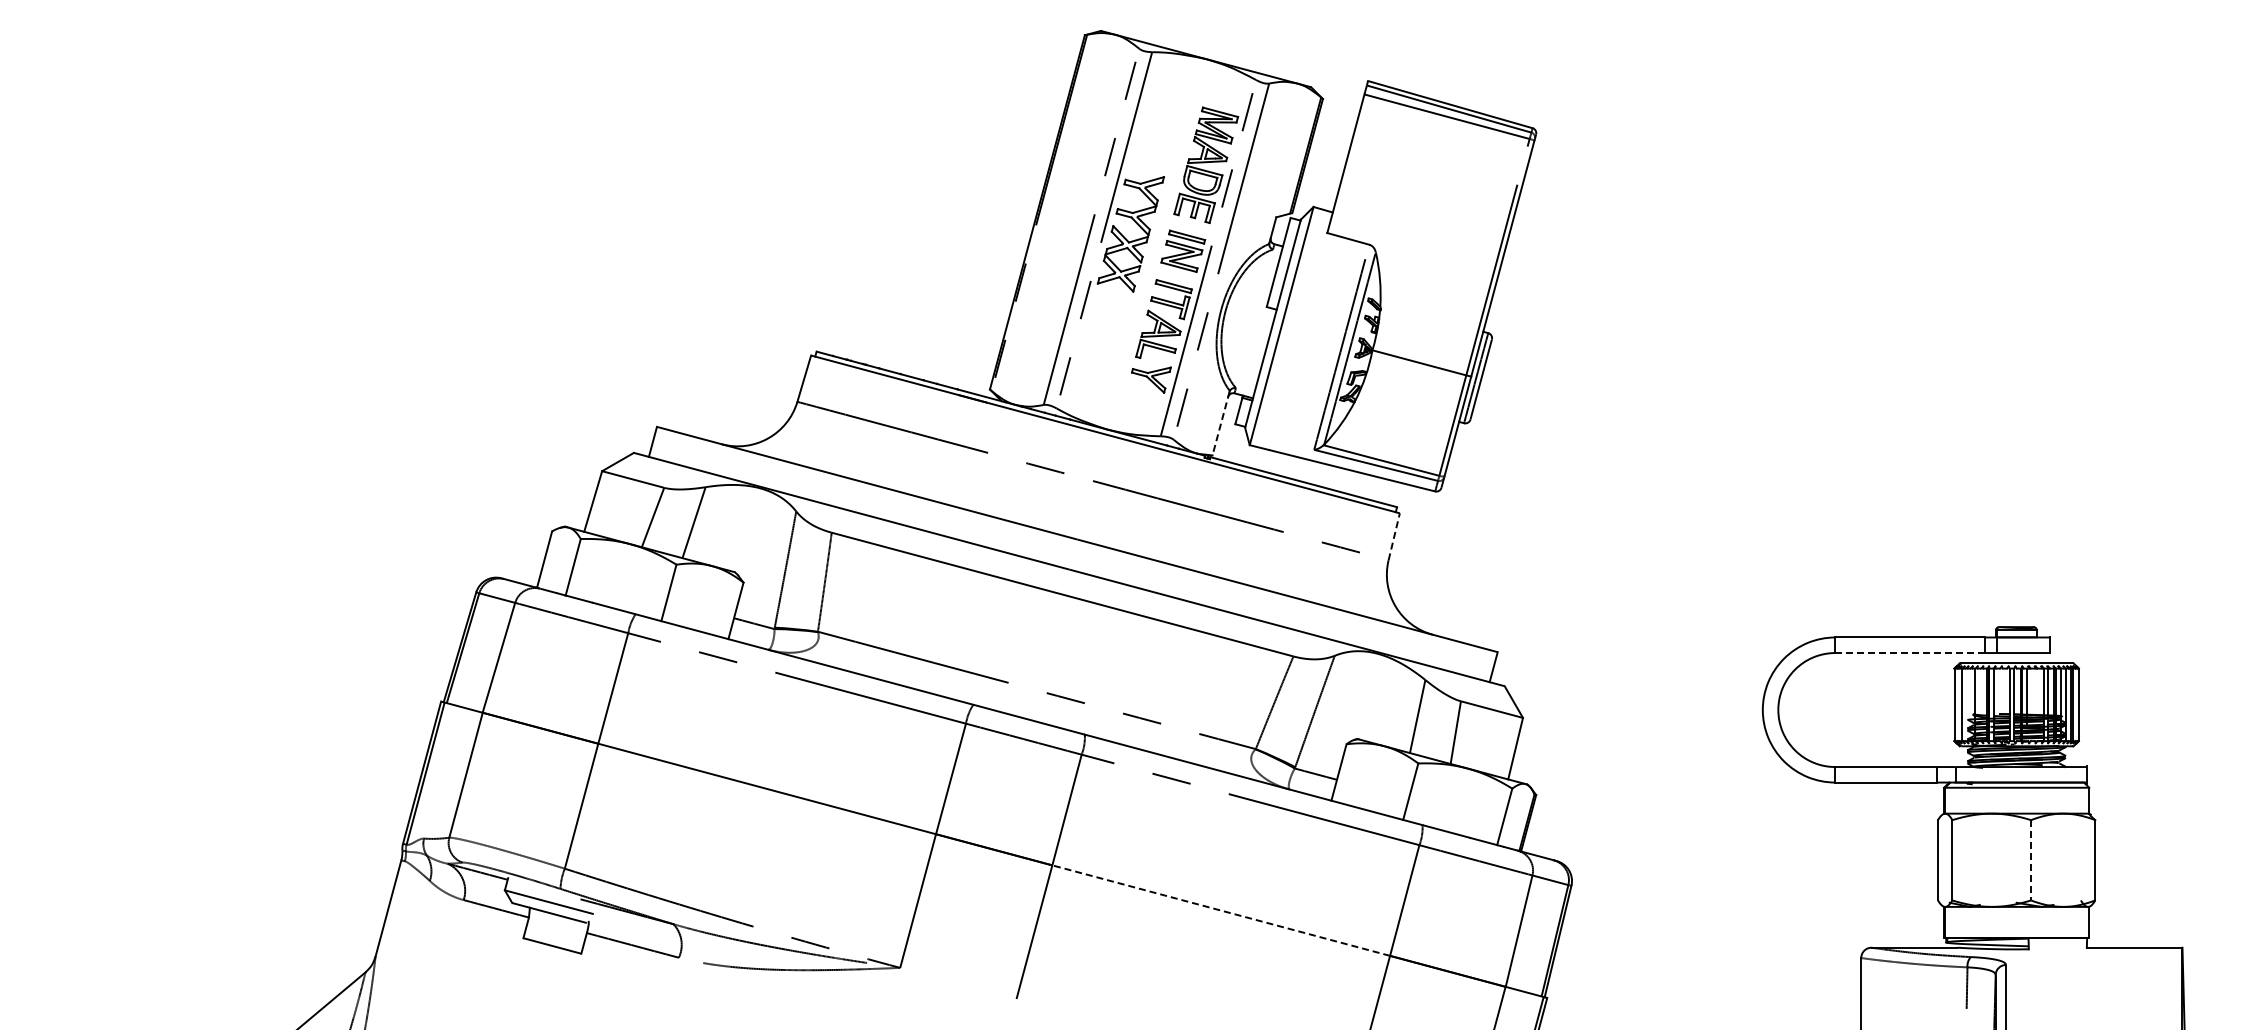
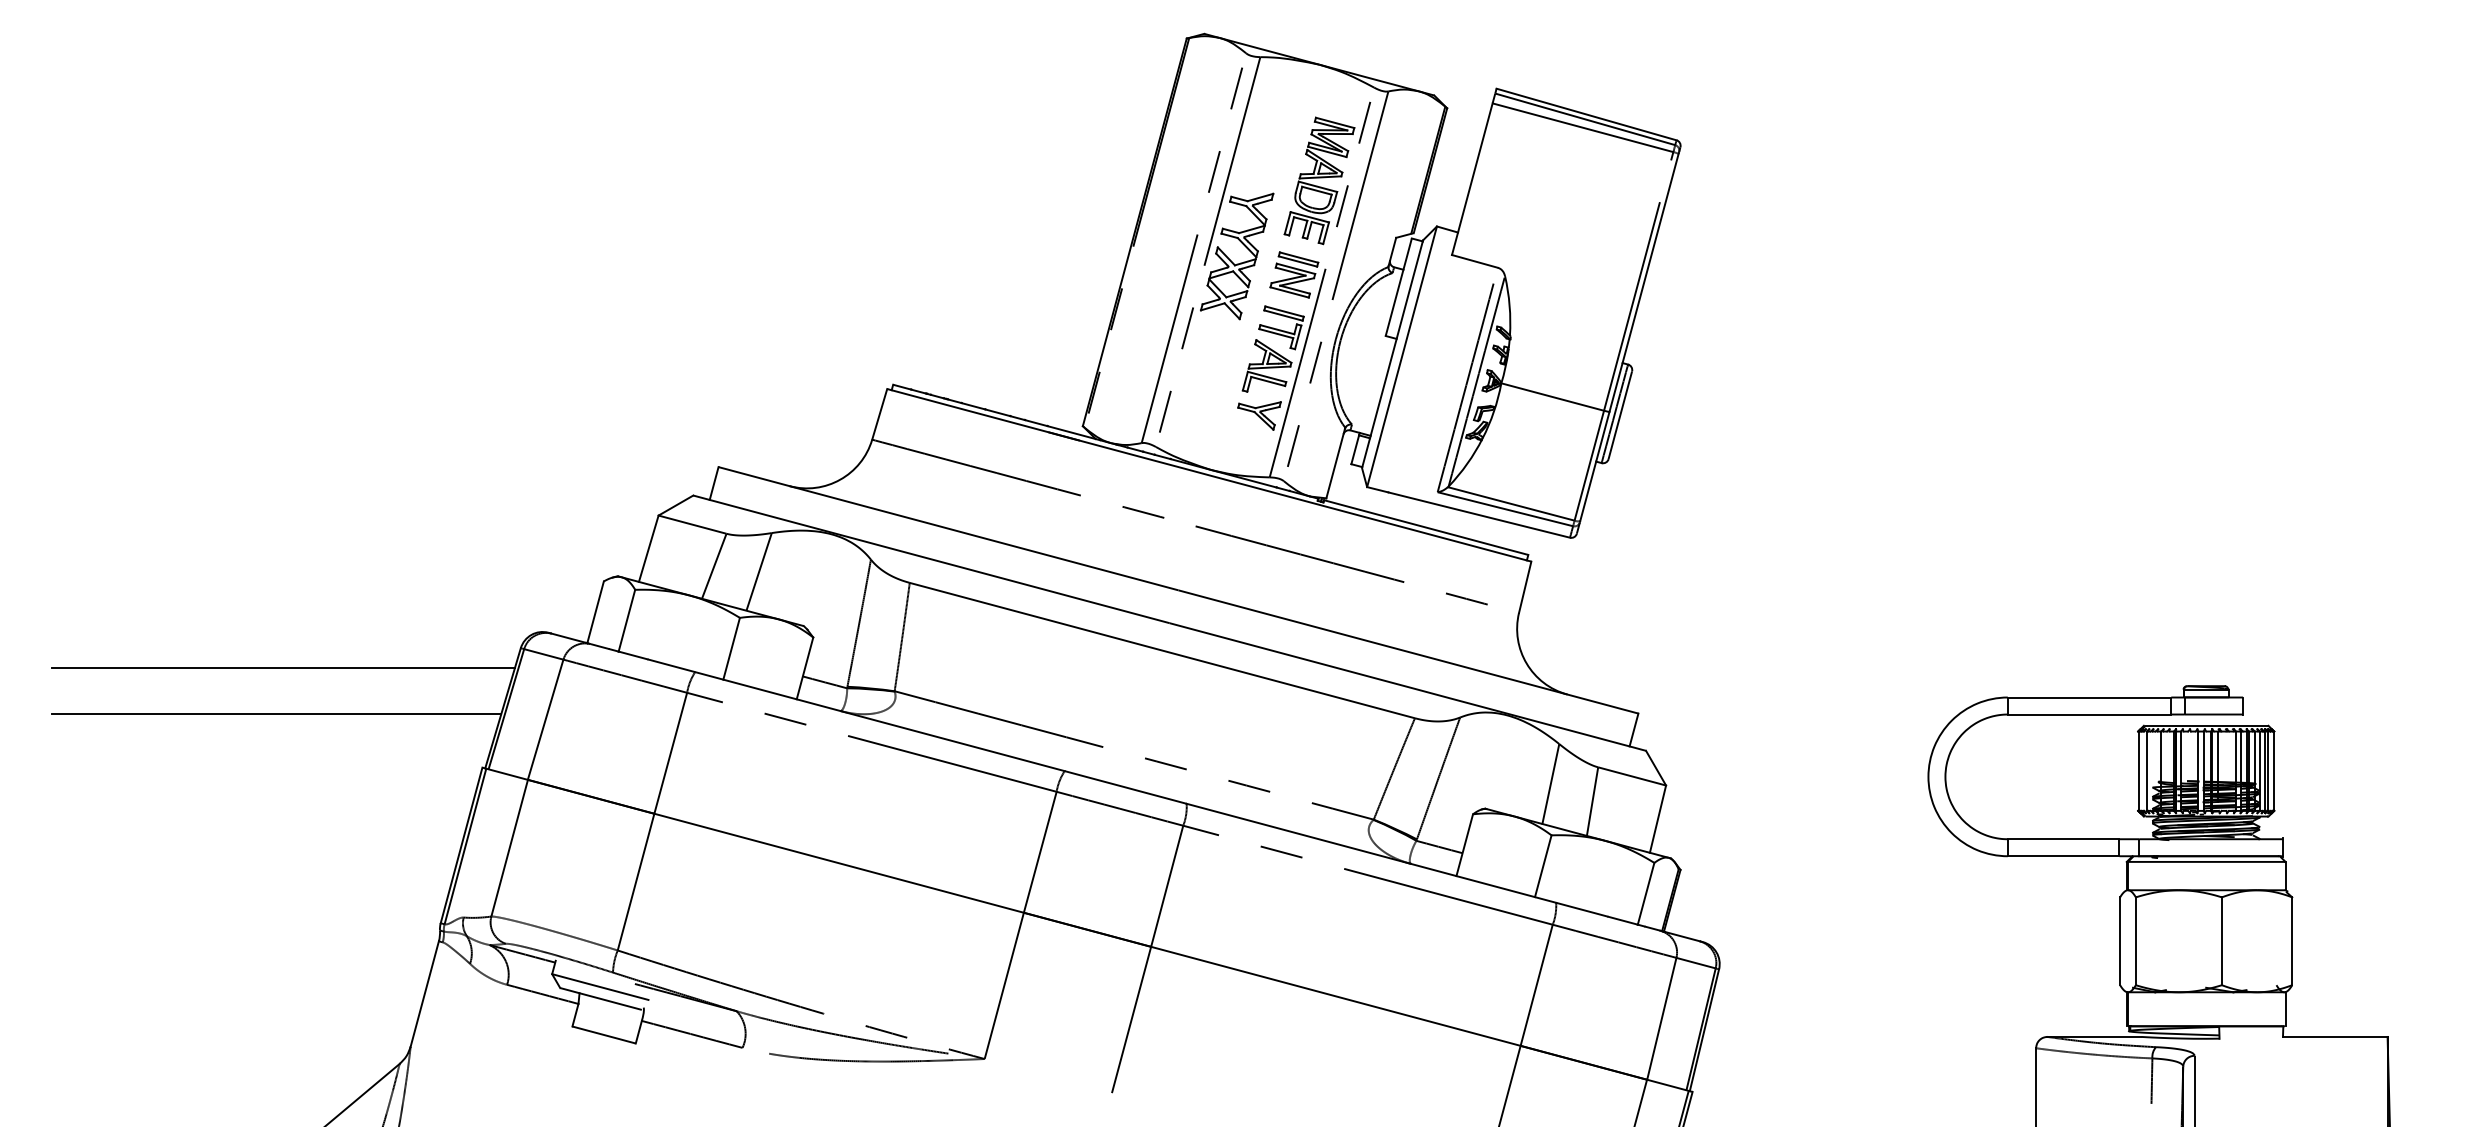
line: (1221, 423) -> (1336, 463), dashed -> solid
line: (1394, 536) -> (1525, 587), dashed -> solid
line: (258, 610) -> (282, 667), added
line: (252, 652) -> (276, 713), added
line: (1910, 653) -> (2090, 715), dashed -> solid
line: (2031, 860) -> (2222, 941), dashed -> solid
line: (1221, 910) -> (1336, 996), dashed -> solid

